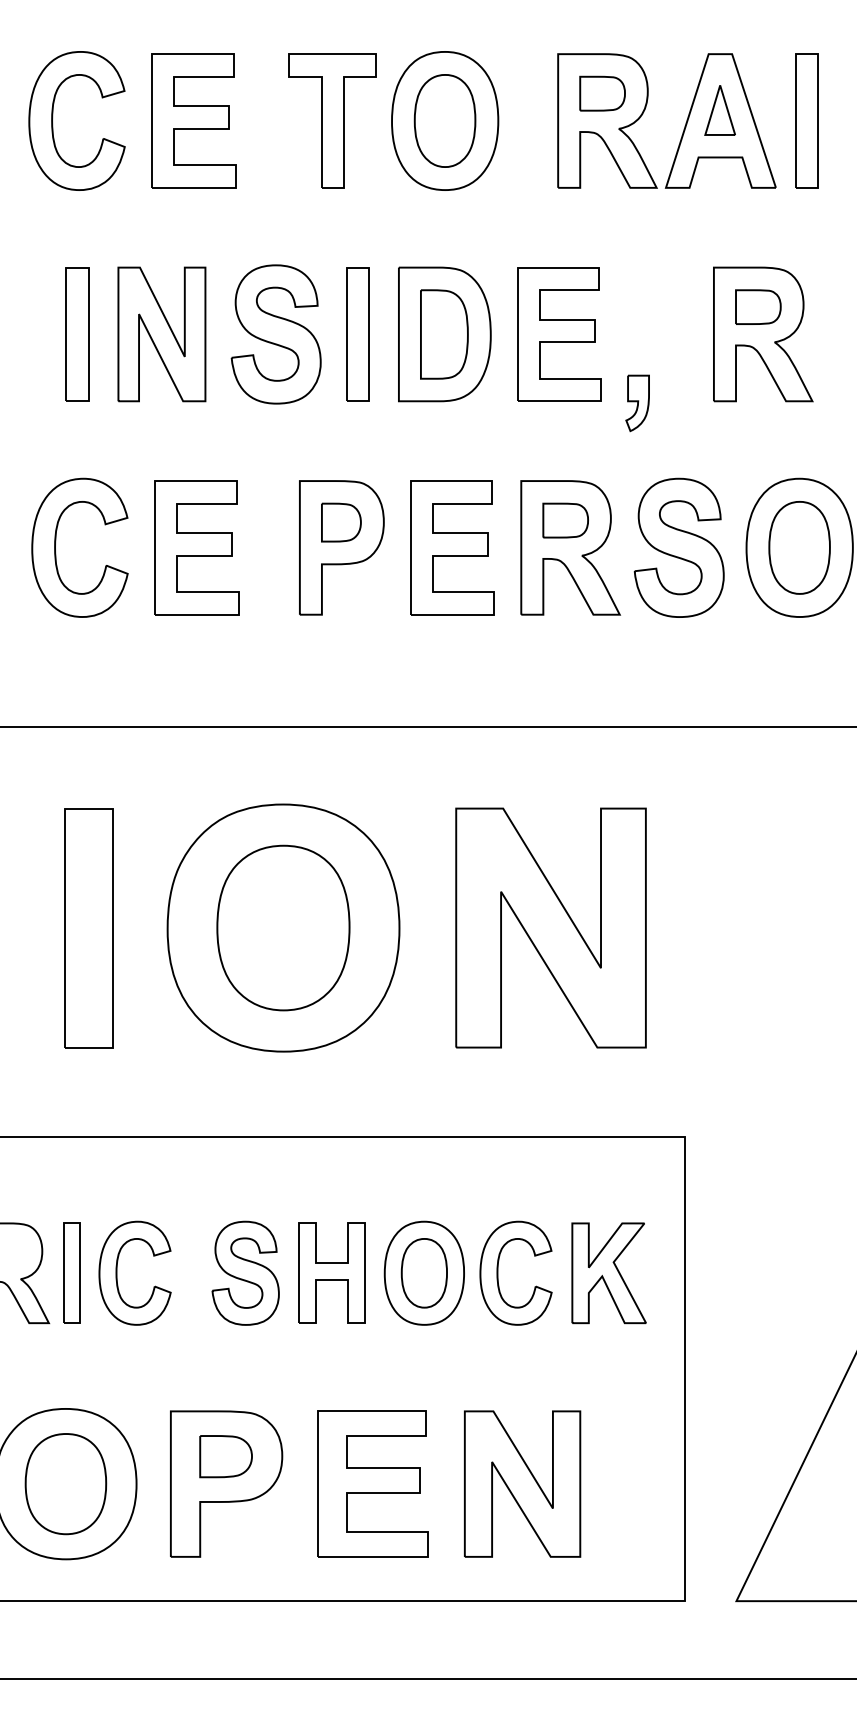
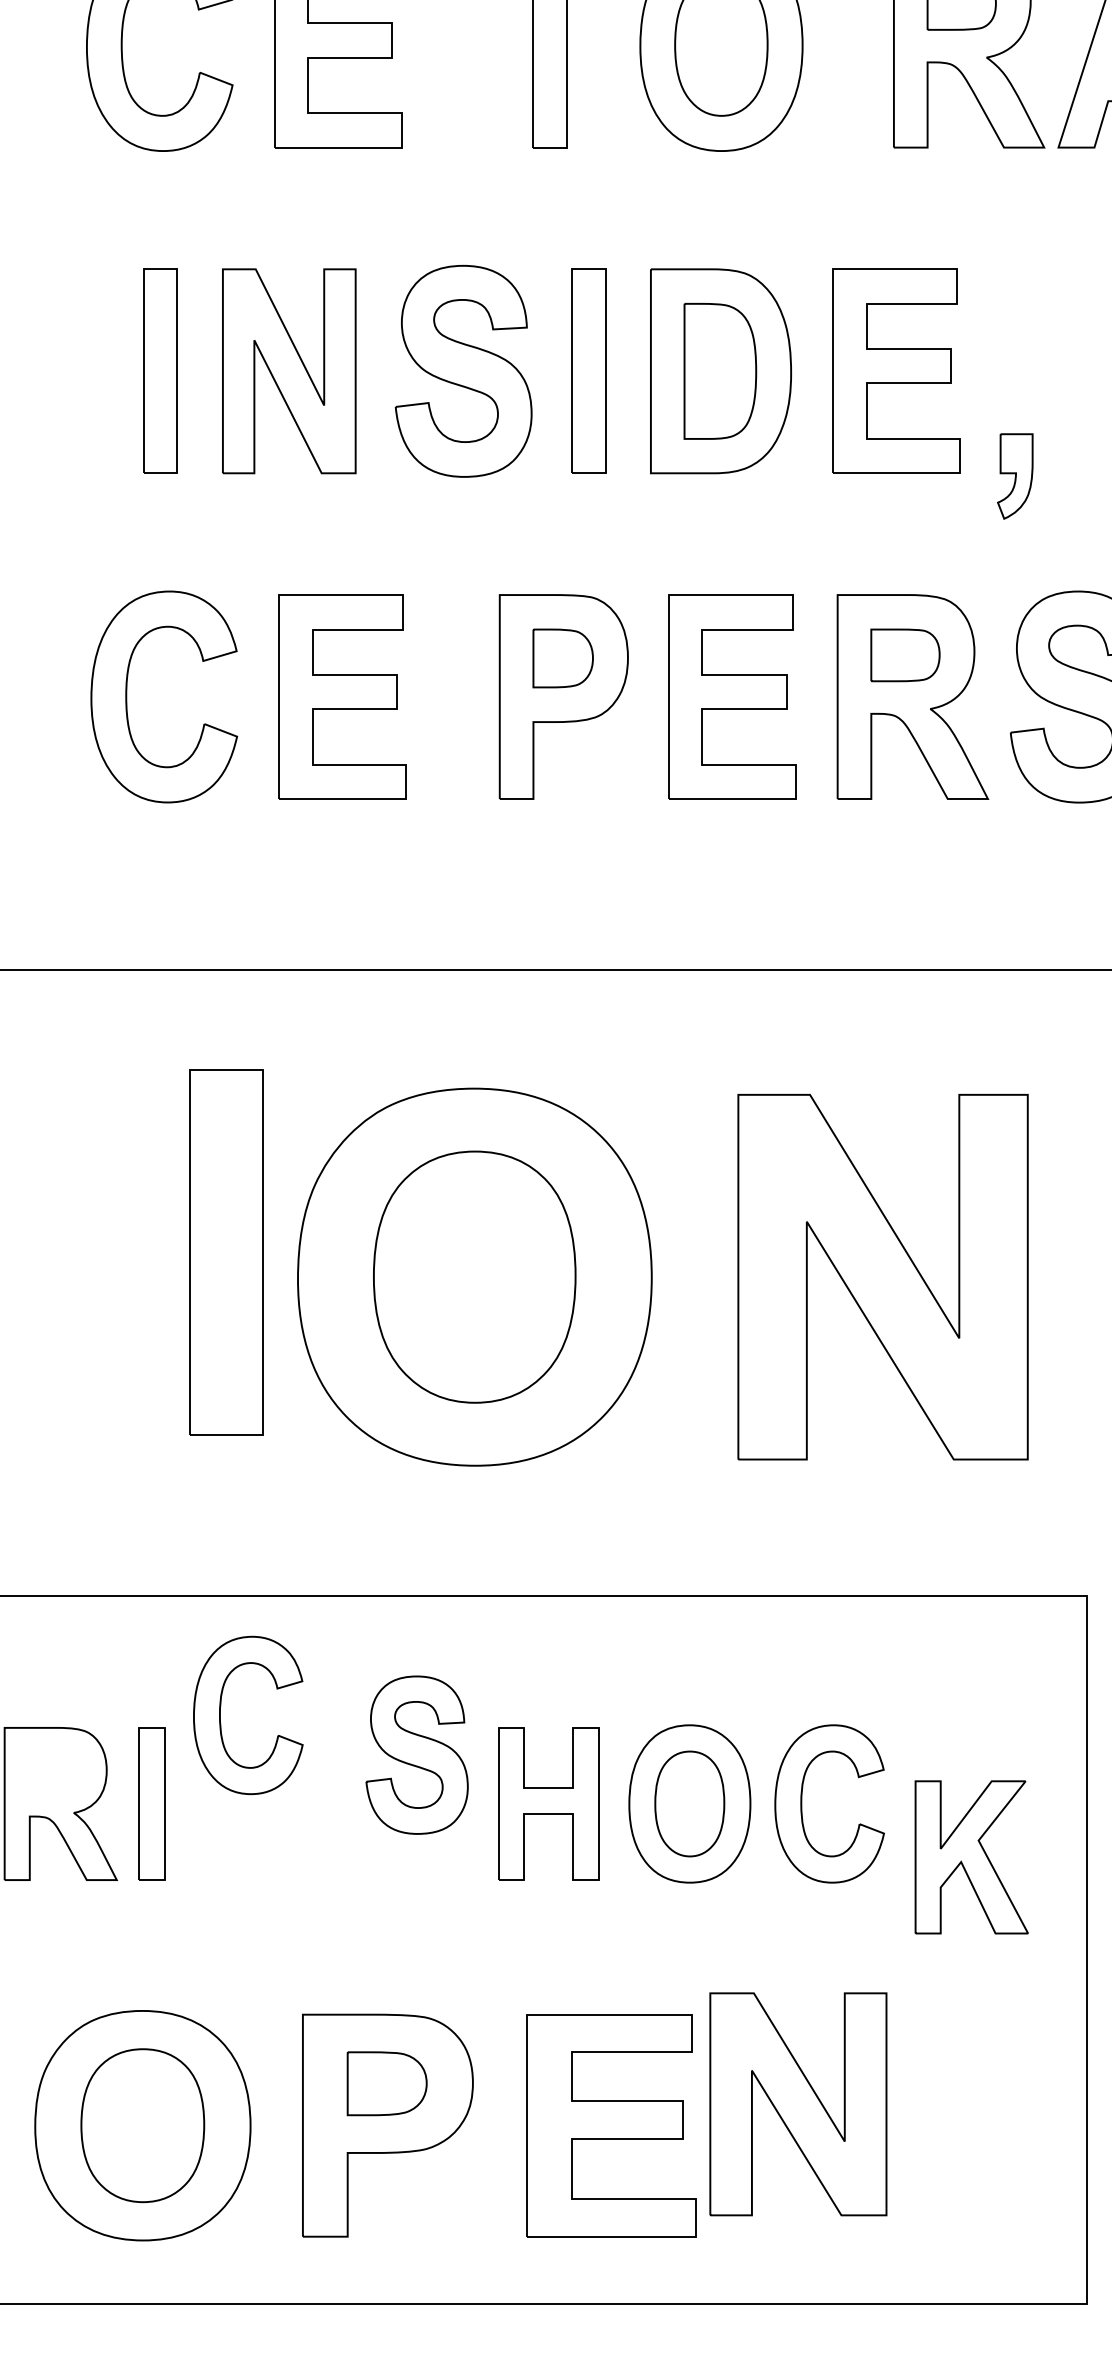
part: (88, 928) -> (226, 1253), moved
part: (117, 1272) -> (221, 1714), moved
part: (245, 1272) -> (416, 1753), moved
part: (608, 1273) -> (970, 1857), moved
part: (522, 1483) -> (798, 2103), moved

